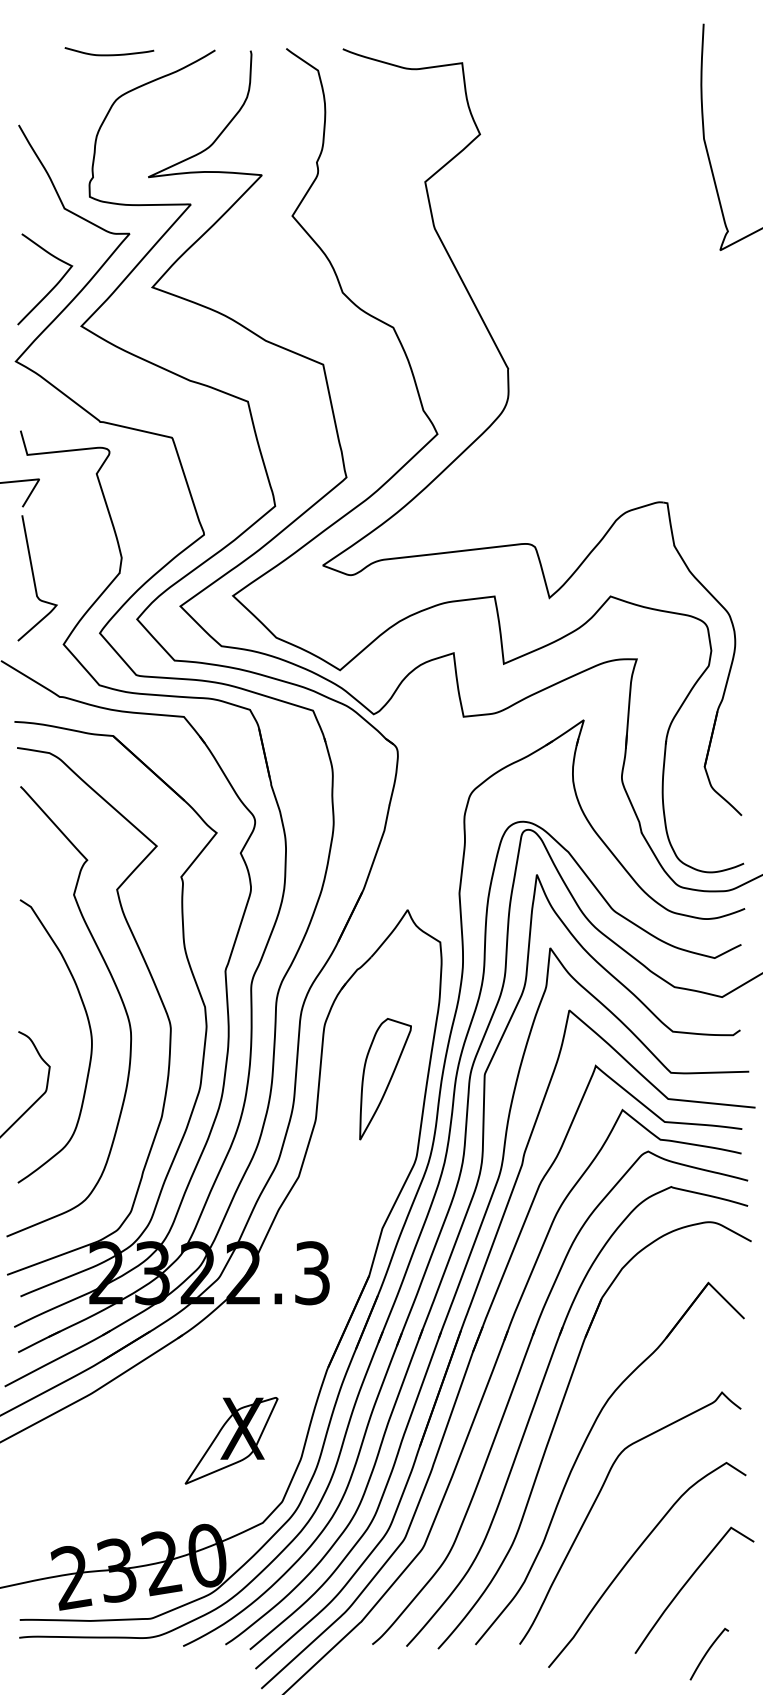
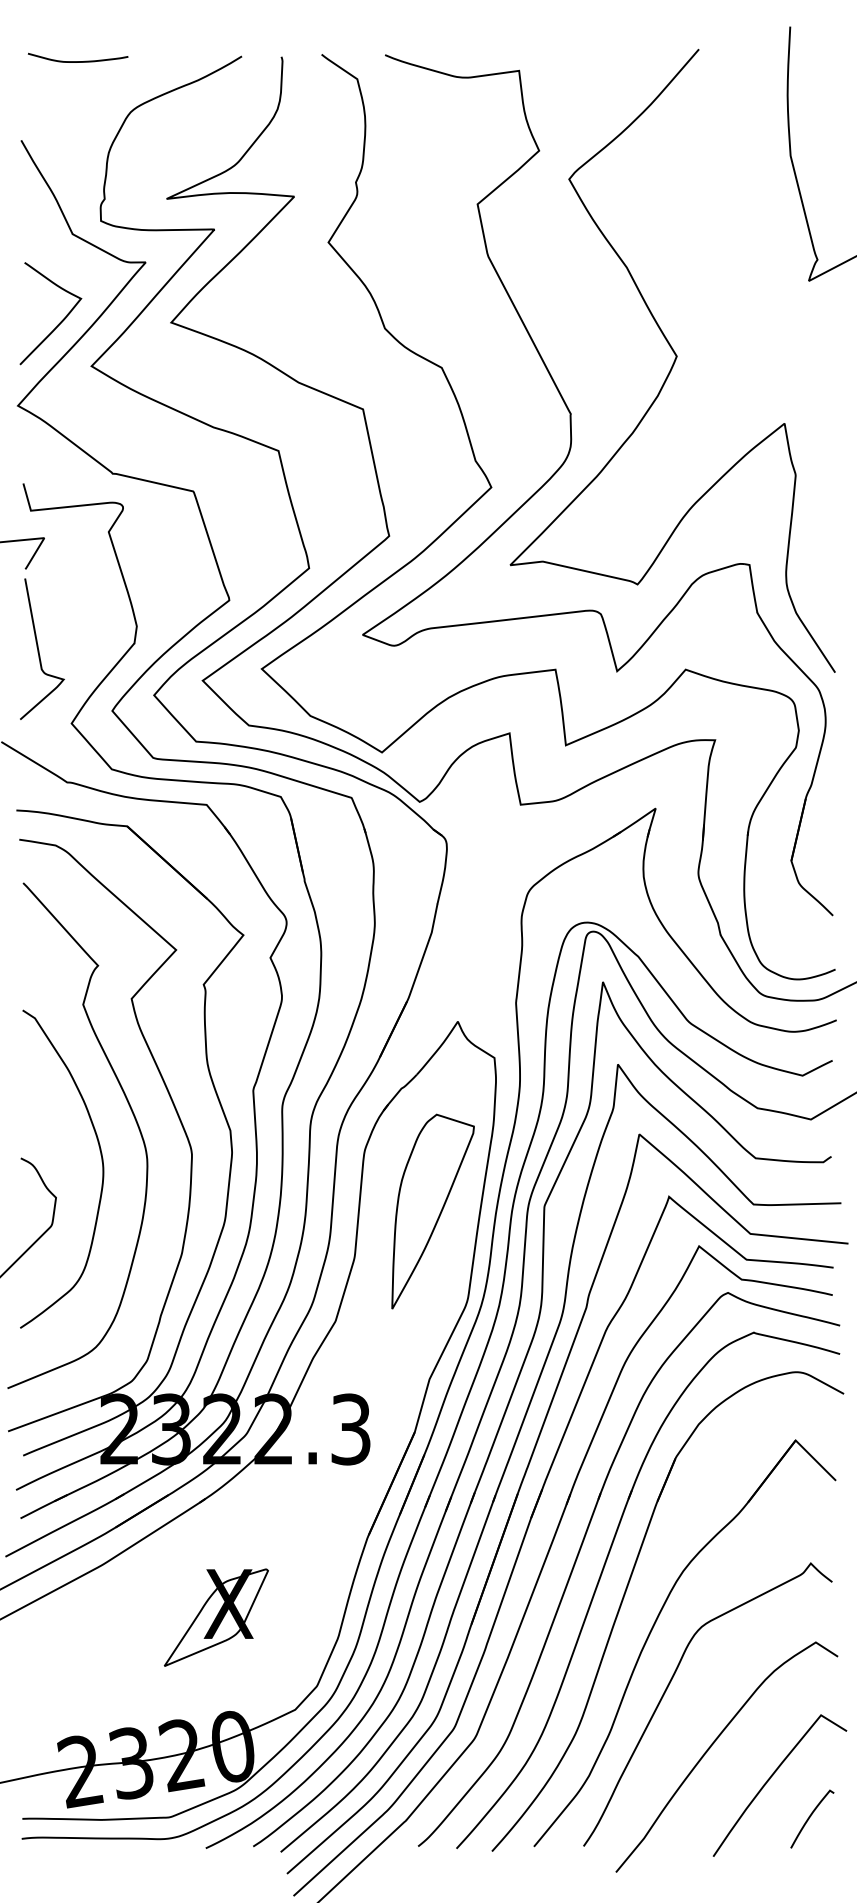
curve: (109, 54) -> (78, 61), moved
curve: (600, 321) -> (674, 360), added
part: (385, 1079) -> (432, 1211), size x1.43
part: (231, 1440) -> (216, 1617), moved
curve: (707, 1653) -> (810, 1818), moved

